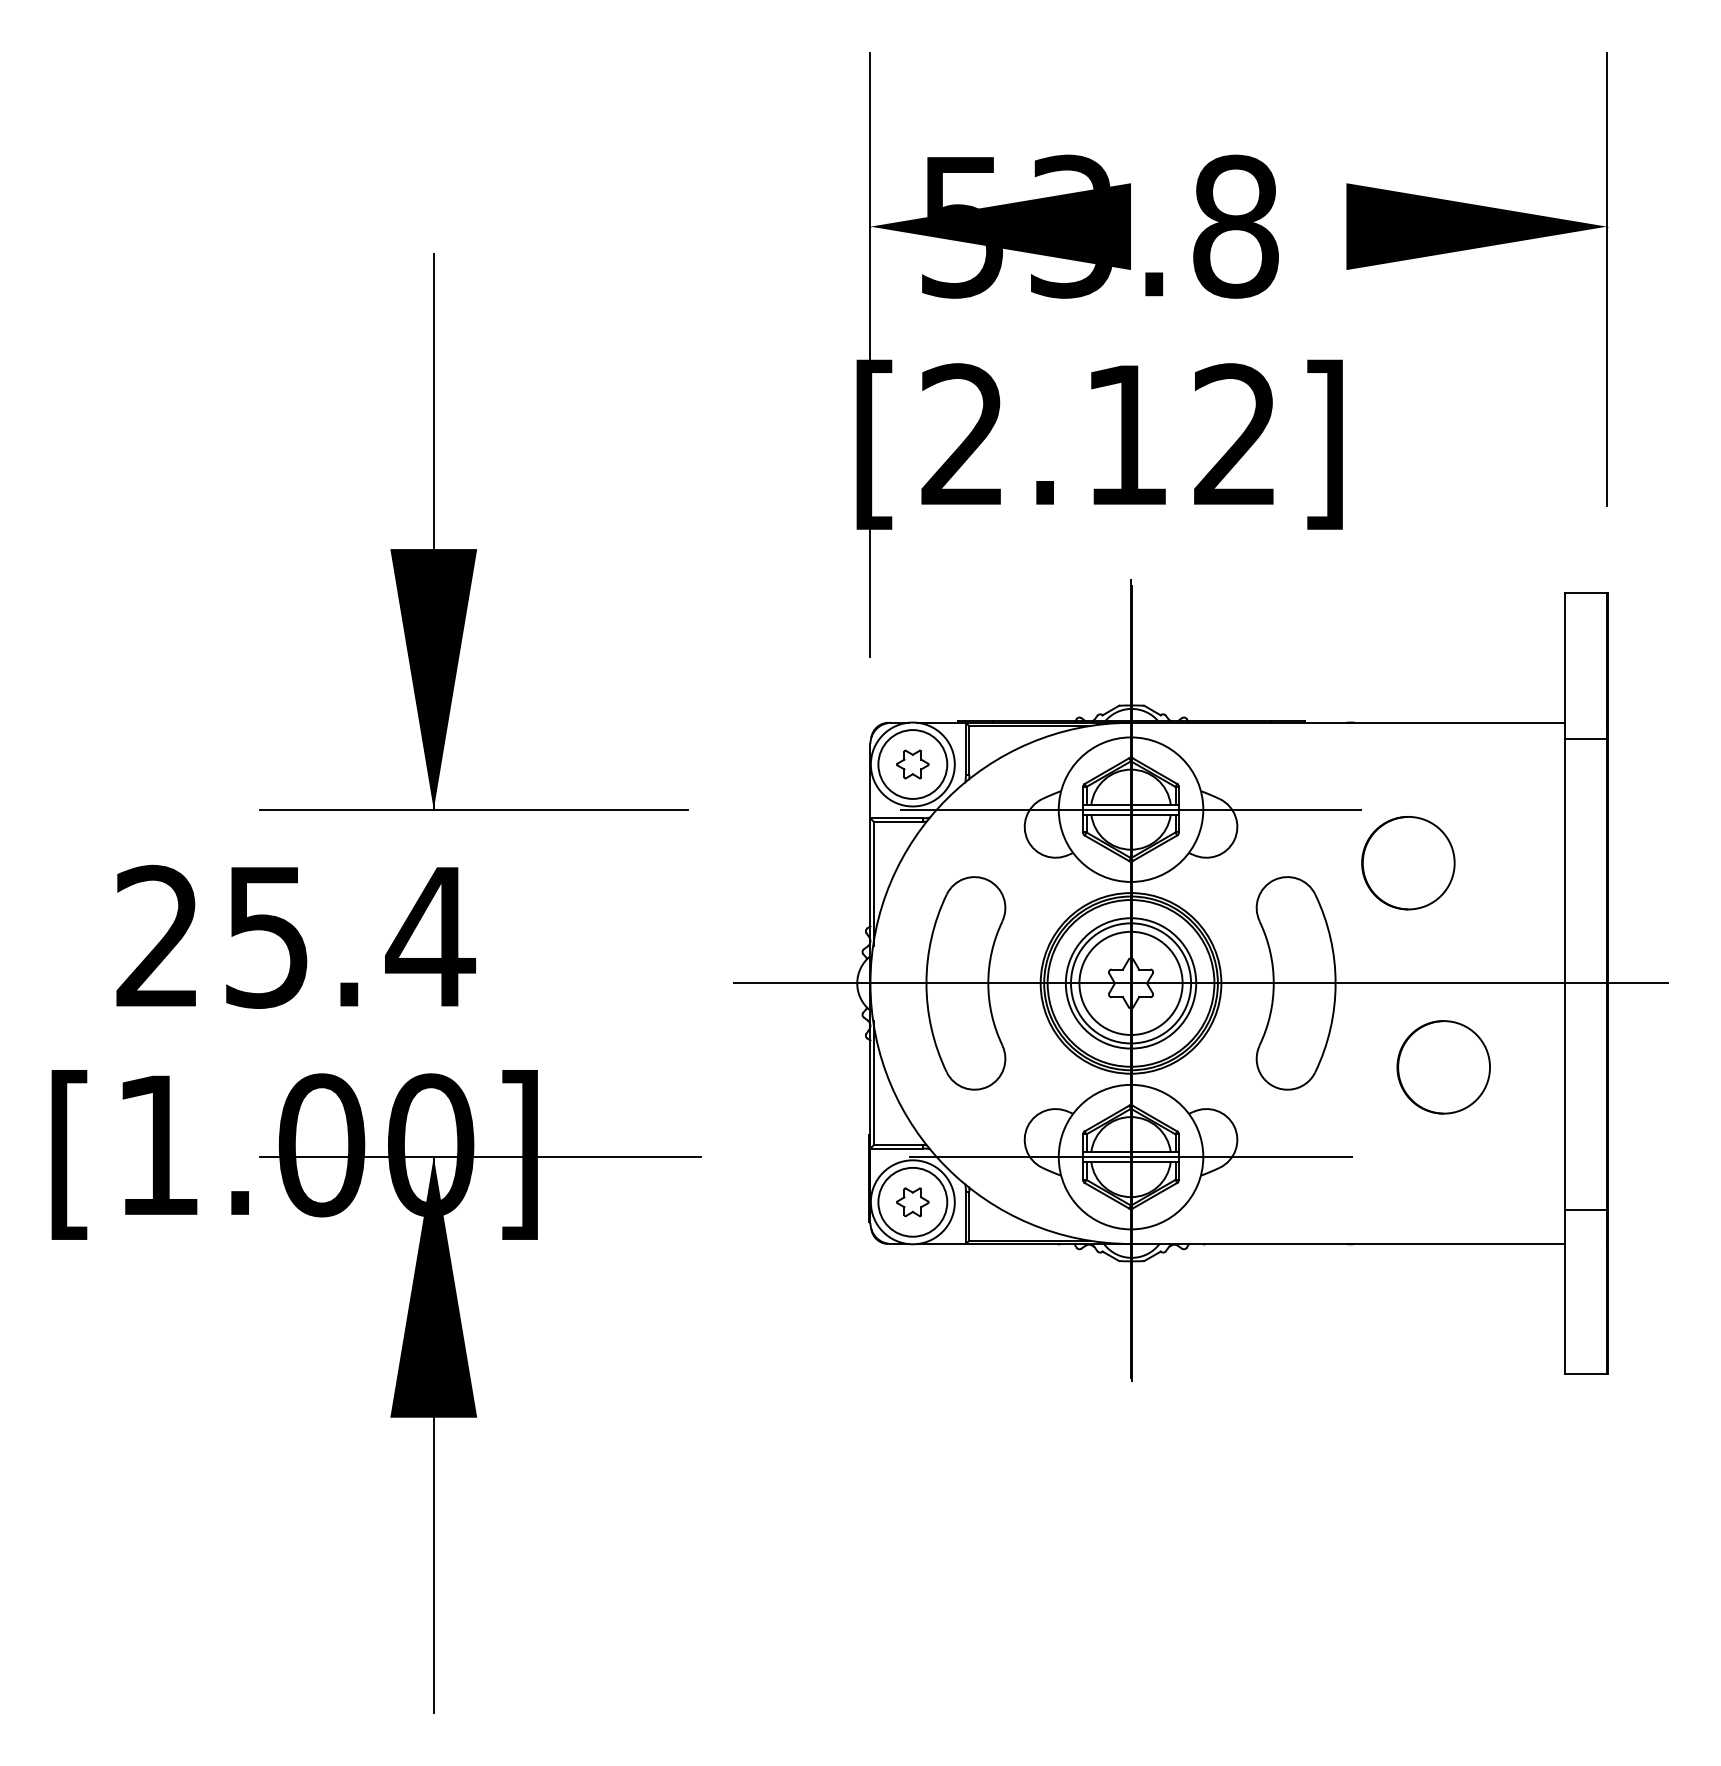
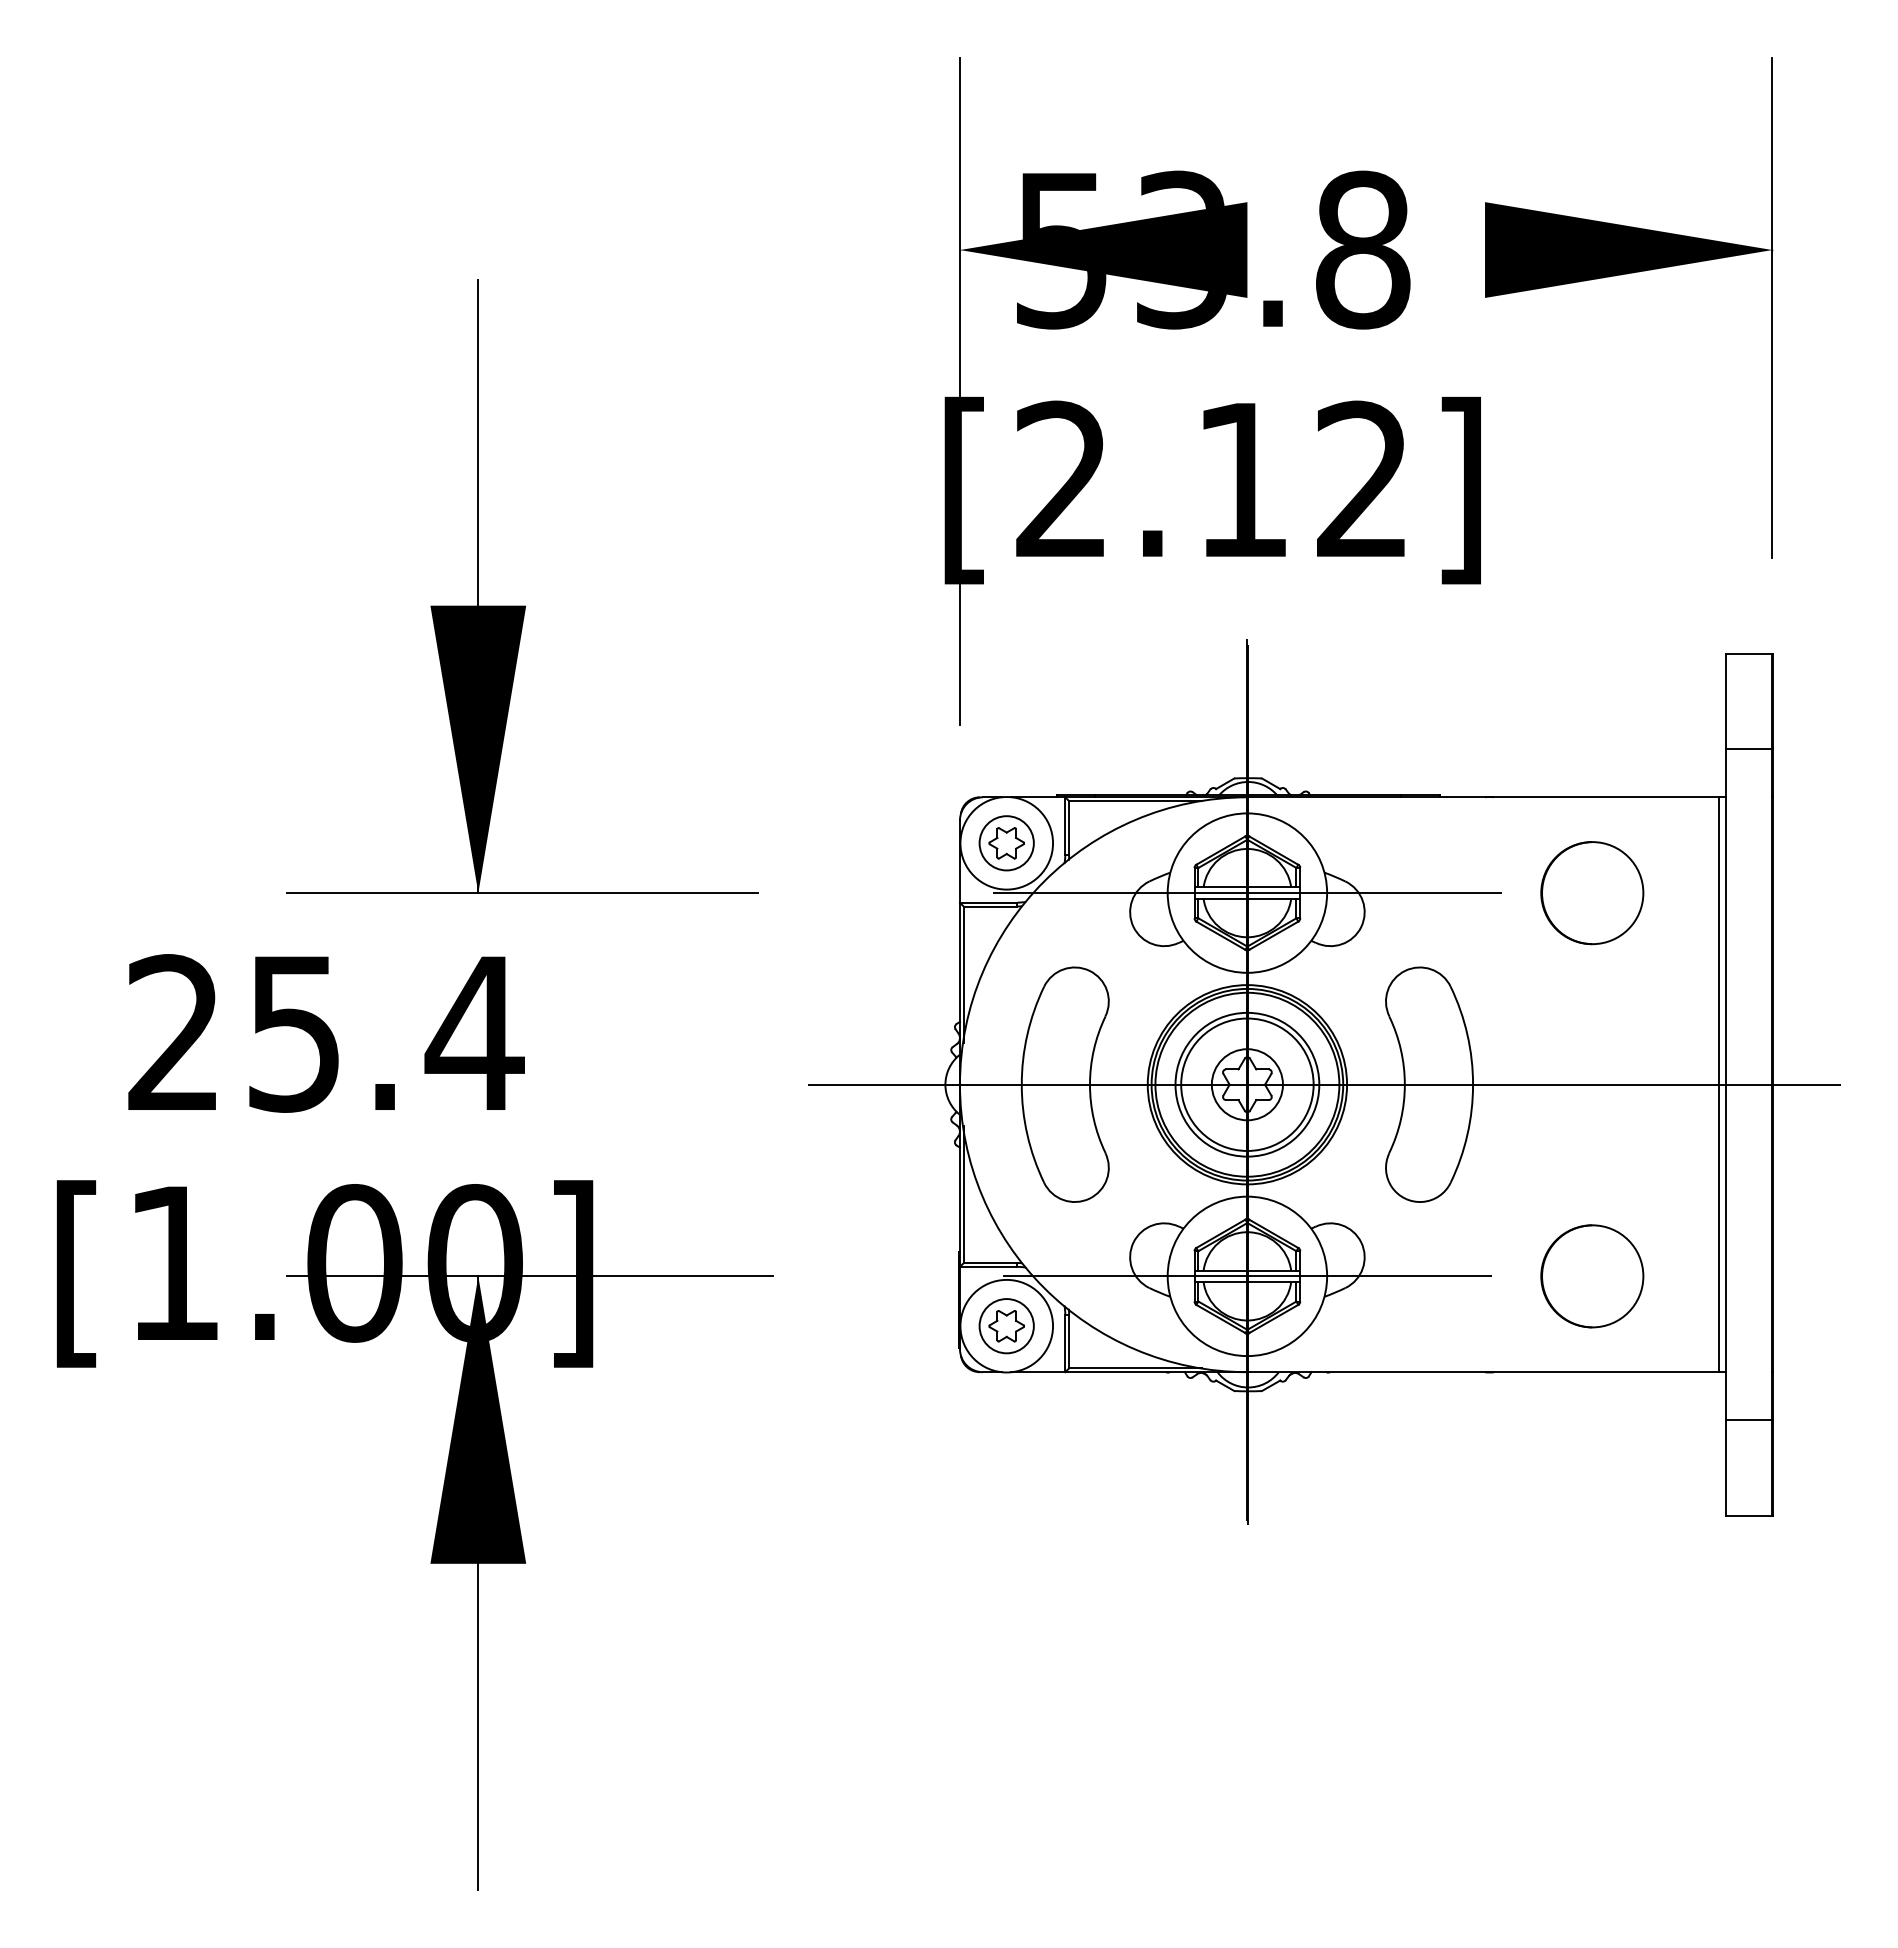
line: (1586, 739) -> (1749, 749), moved
circle: (912, 764) -> (1006, 843), size x0.71
circle: (1408, 863) -> (1592, 893), moved
circle: (1130, 983) -> (1246, 1084), size x0.62
line: (1558, 983) -> (1718, 1084), added
circle: (1443, 1067) -> (1592, 1276), moved
circle: (912, 1202) -> (1006, 1326), size x0.71
line: (1586, 1209) -> (1749, 1420), moved

